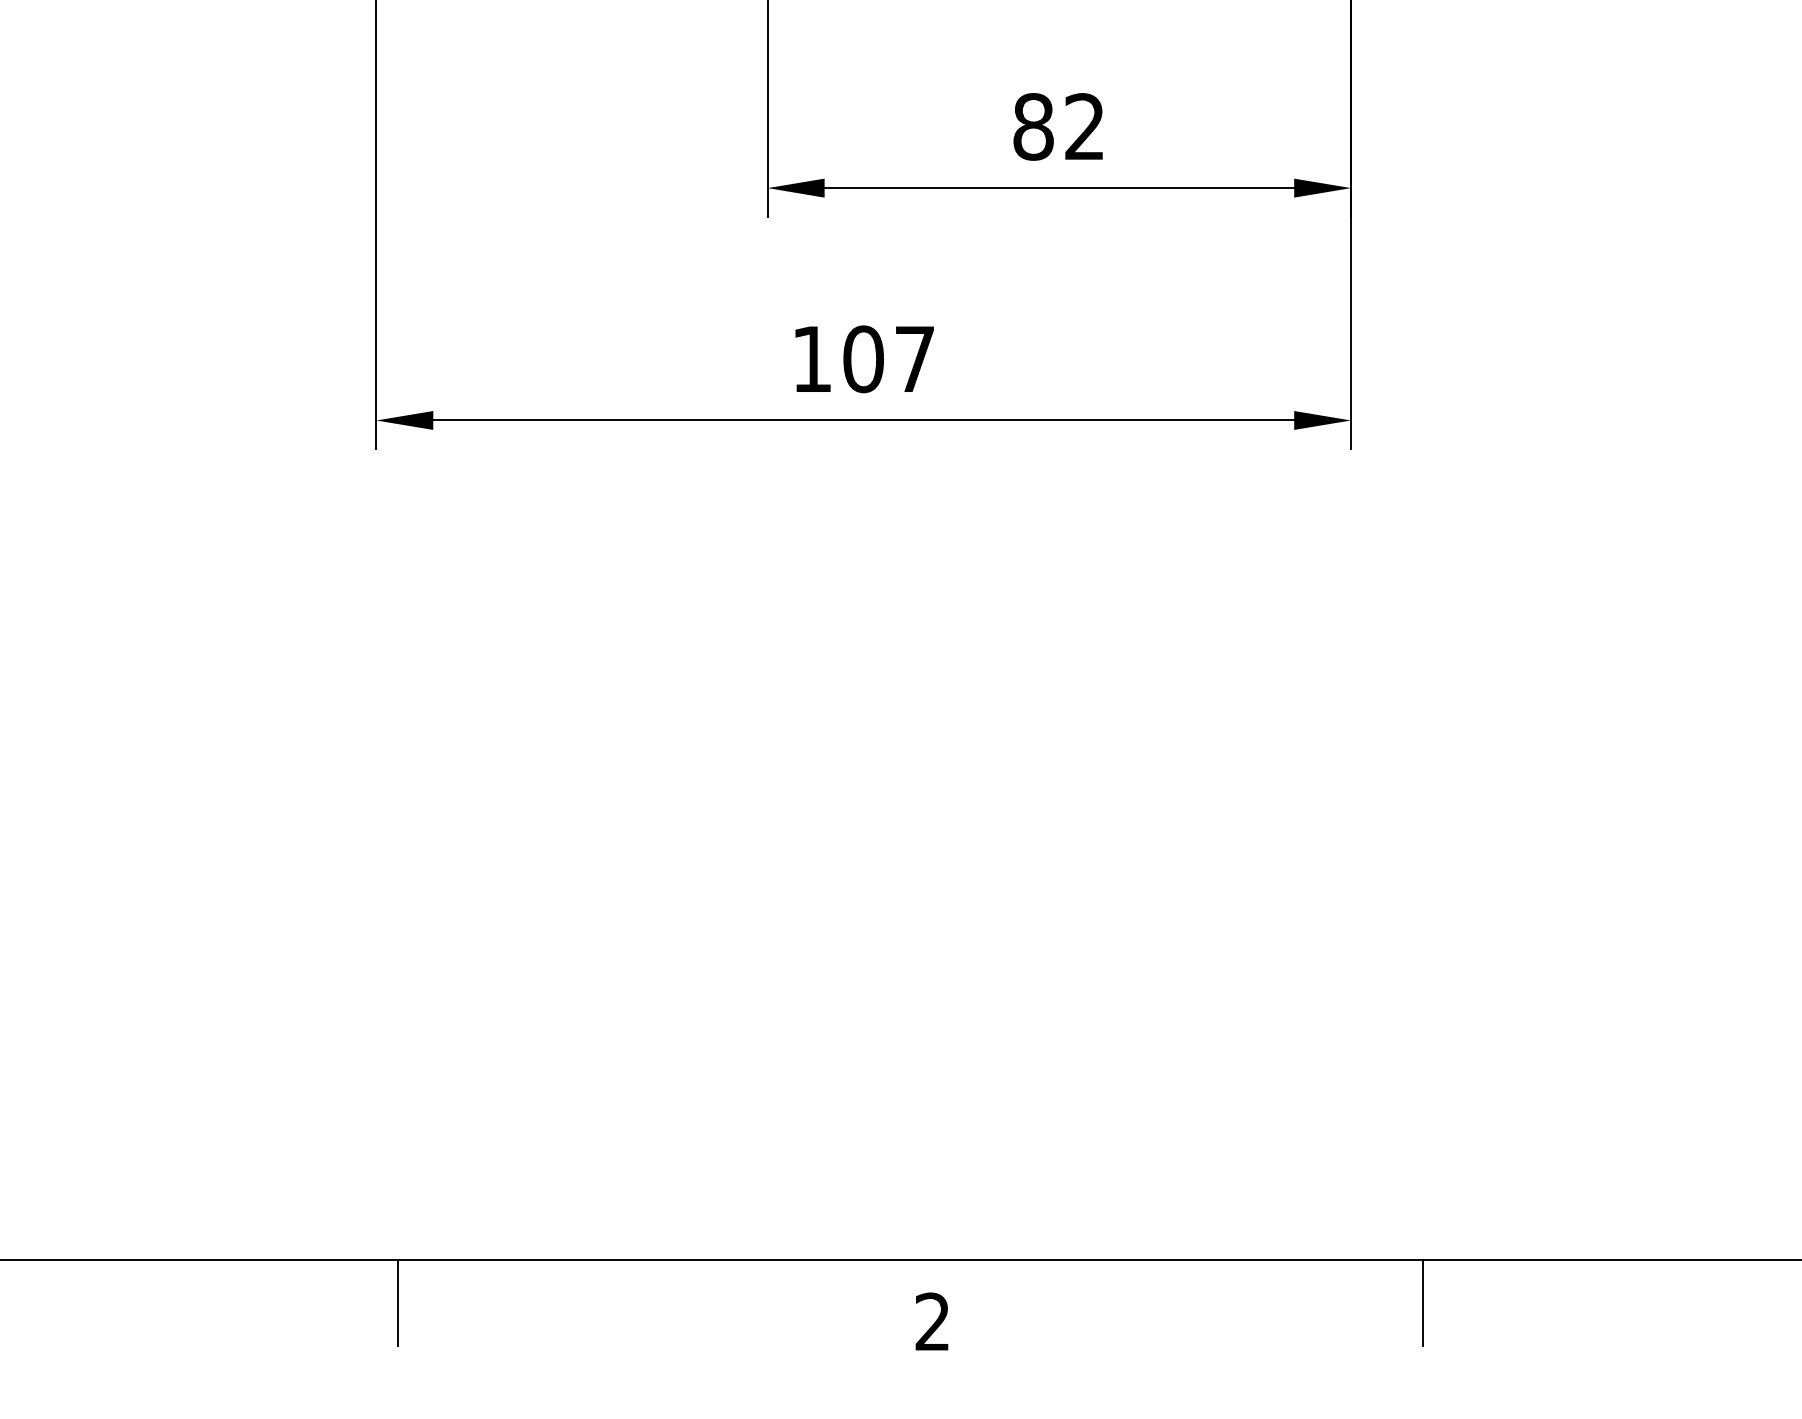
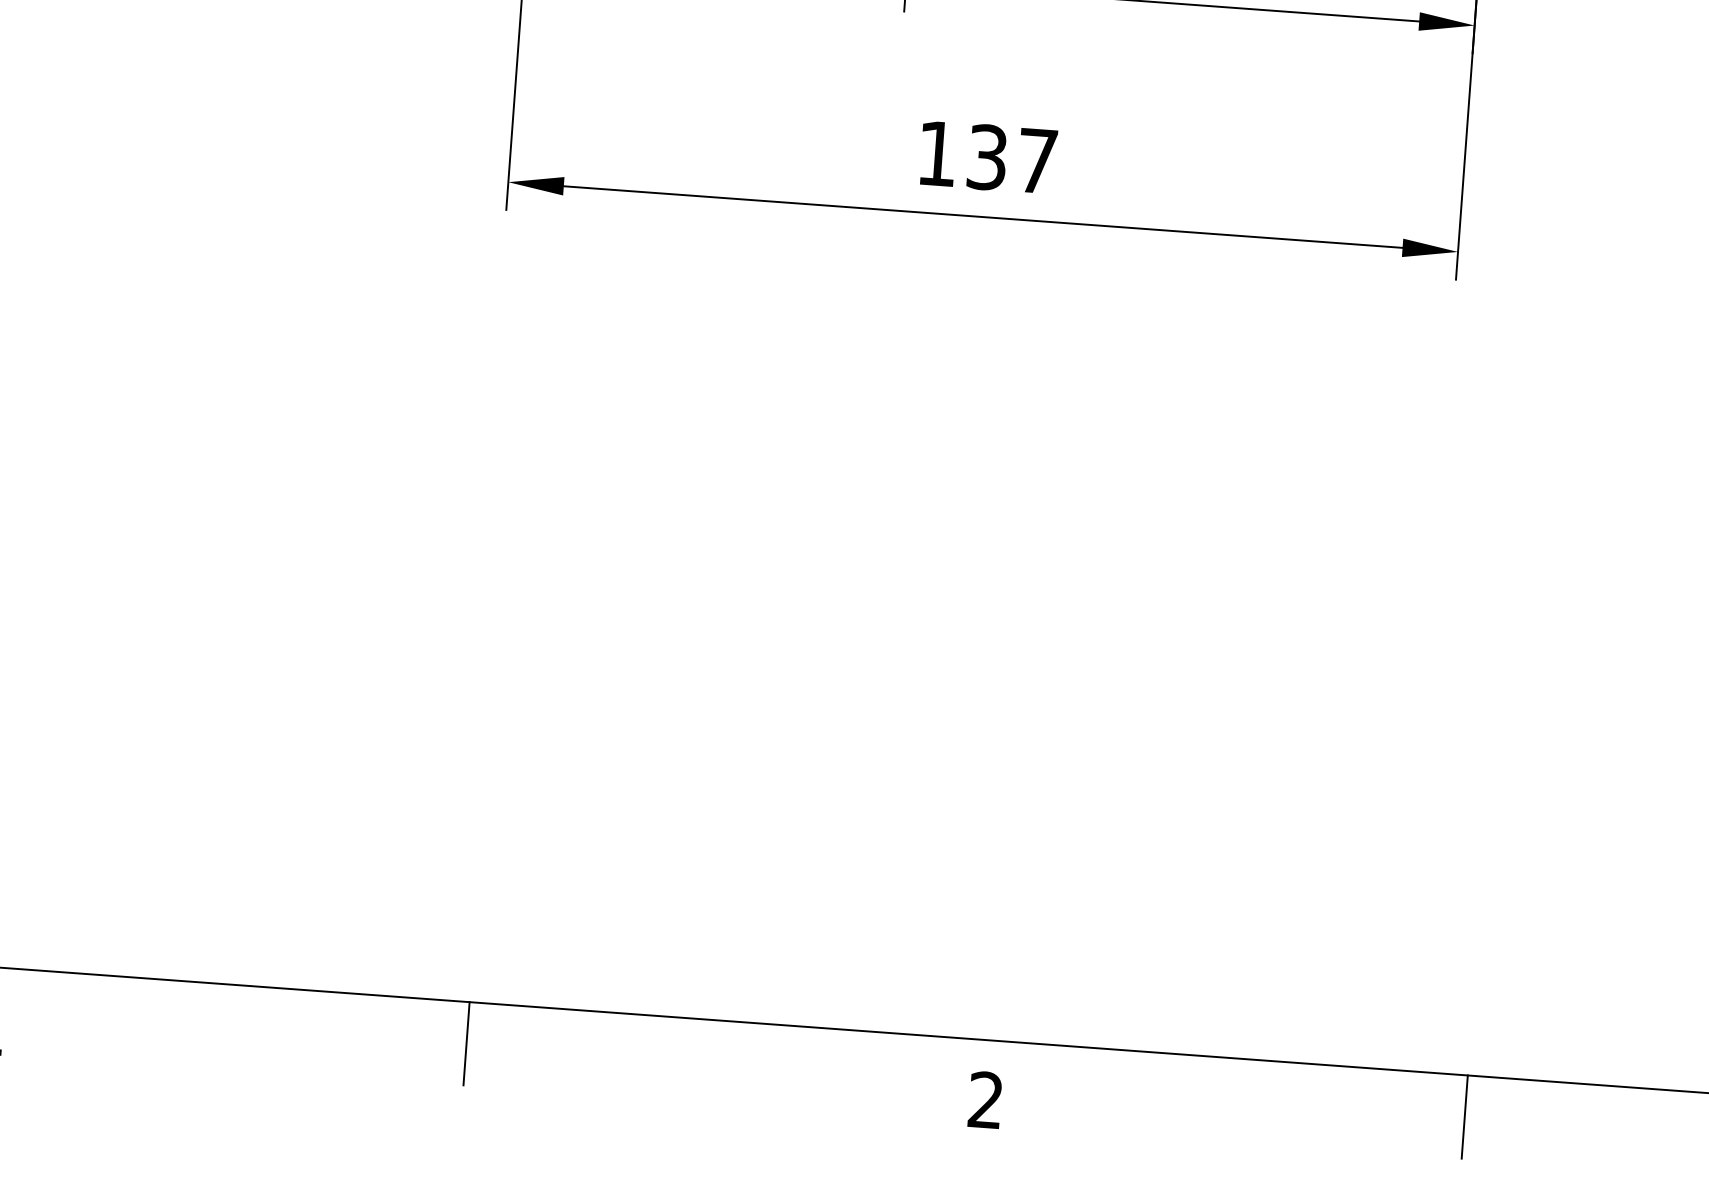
text: (863, 359) -> (987, 157), 107 -> 137

